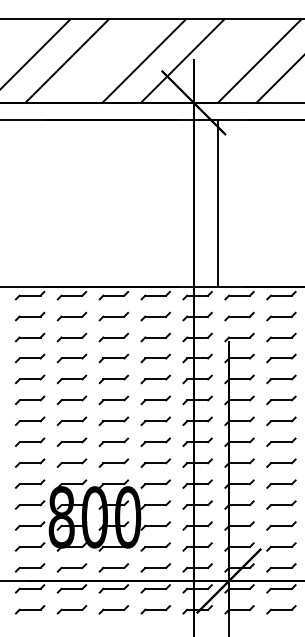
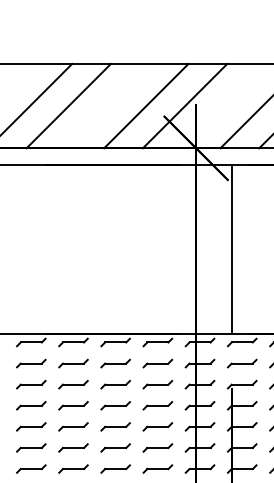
line: (217, 203) -> (231, 249), moved

